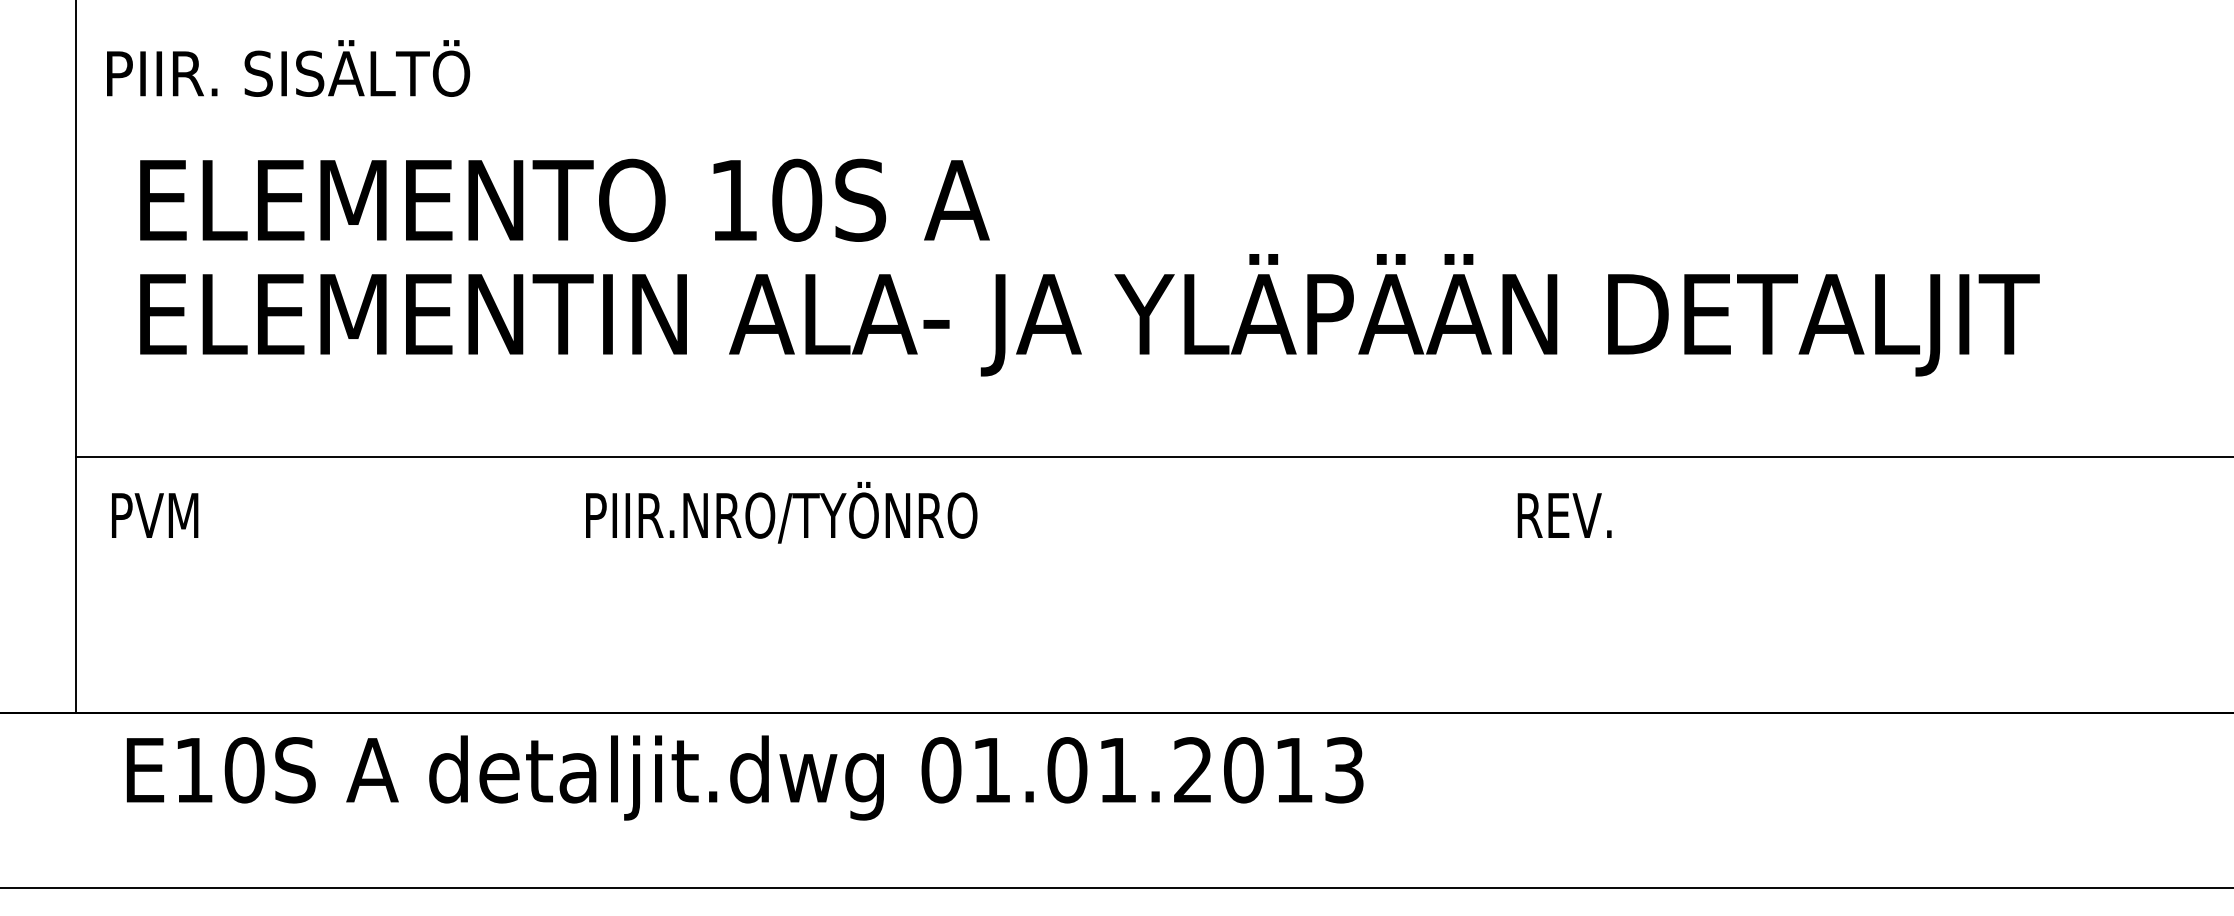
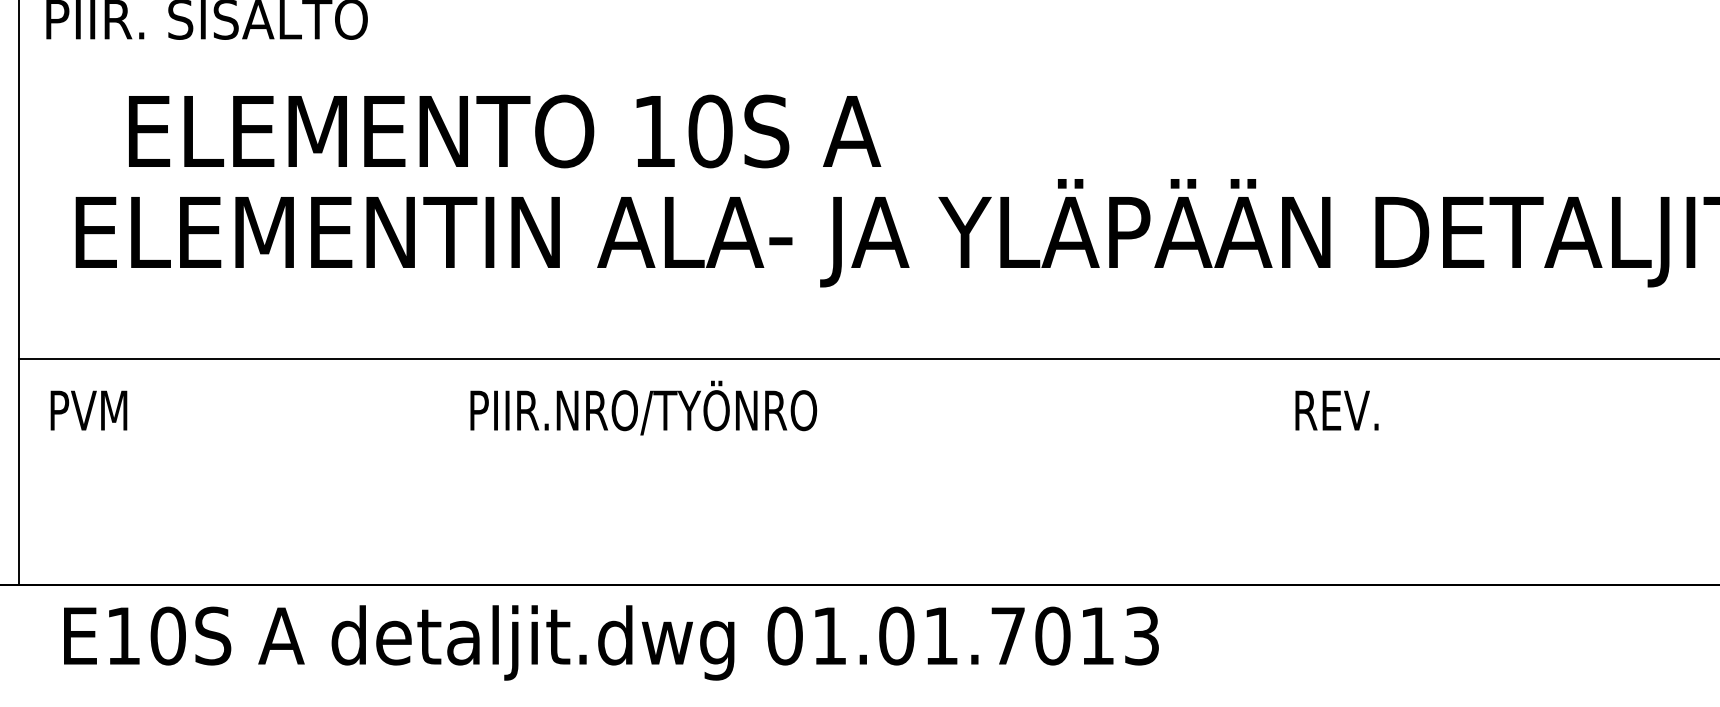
text: (564, 199) -> (504, 130), moved
text: (1192, 769) -> (1007, 635), 01.01.2013 -> 01.01.7013

